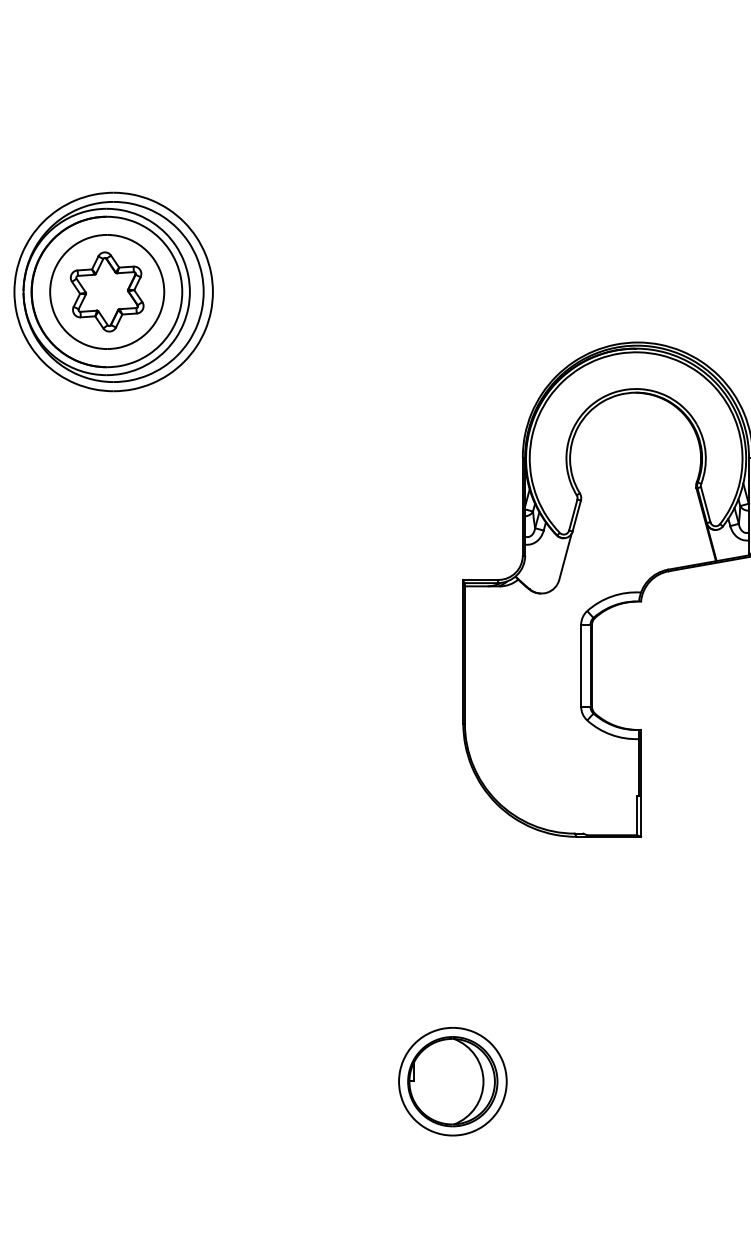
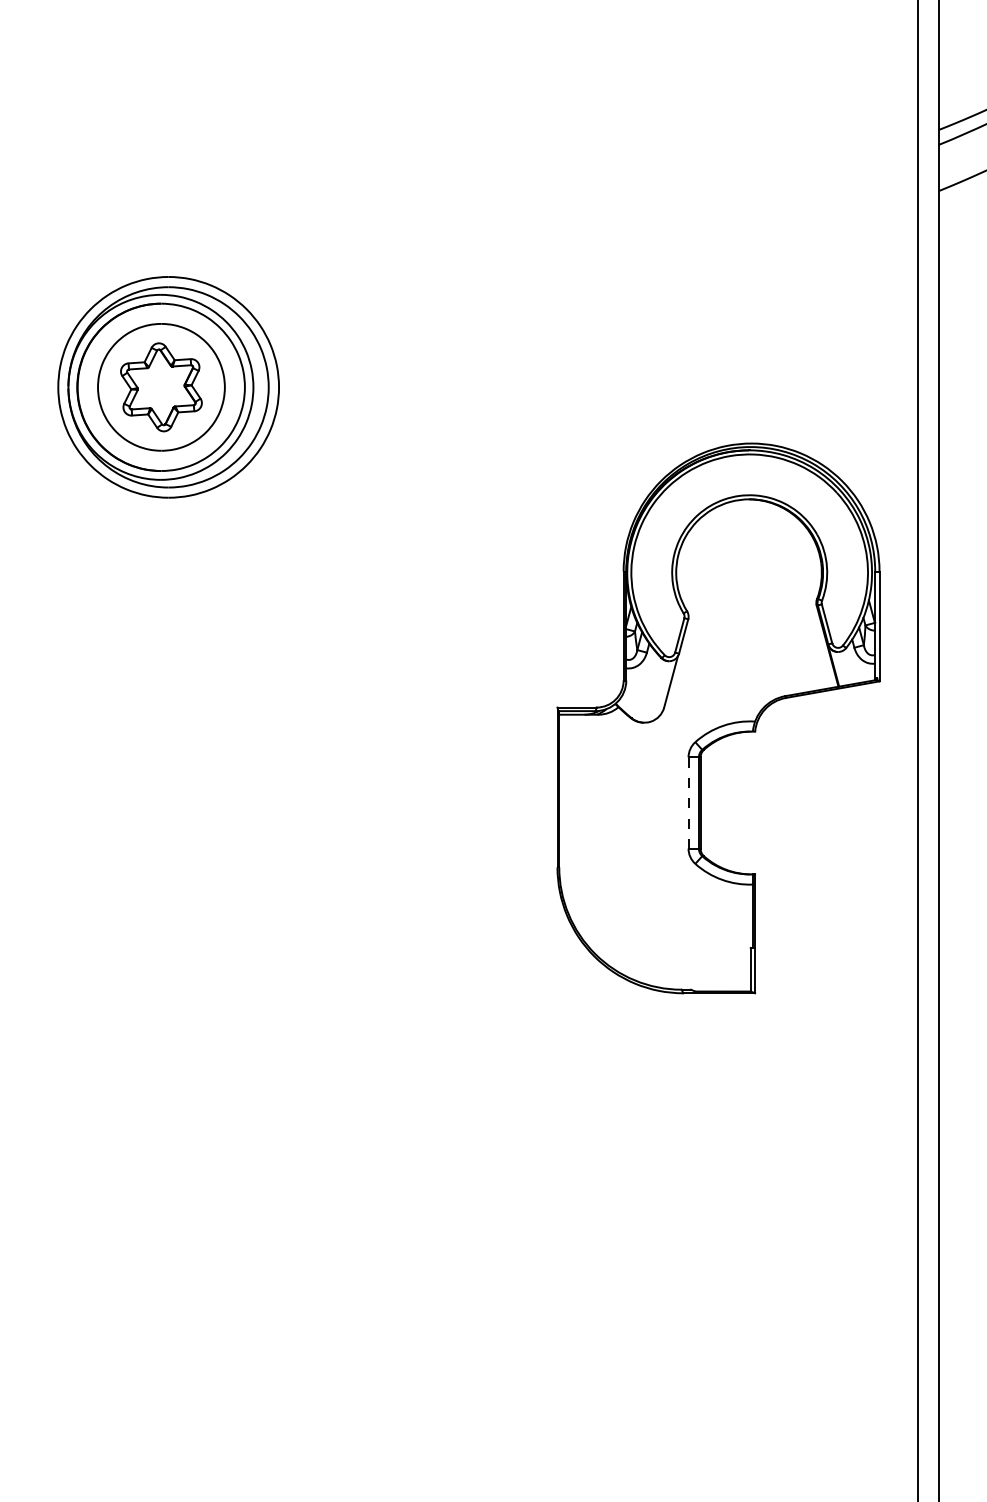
line: (581, 666) -> (688, 803), solid -> dashed
part: (452, 1081) -> (545, 1265), removed

